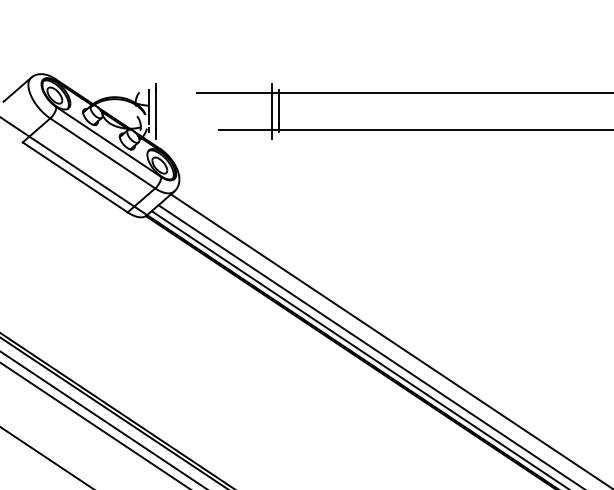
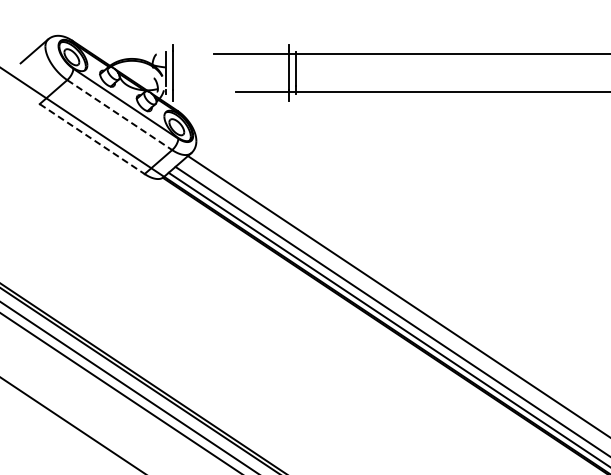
line: (103, 153) -> (120, 115), solid -> dashed
line: (75, 177) -> (92, 139), solid -> dashed

